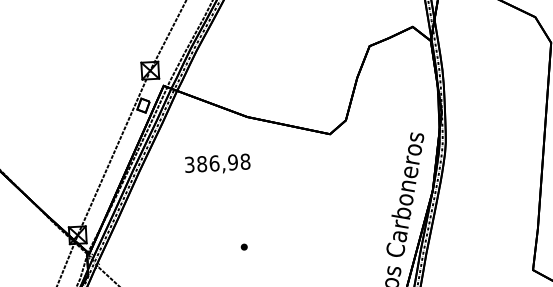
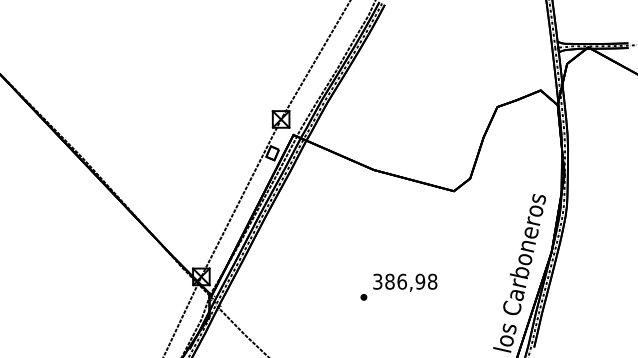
text: (217, 164) -> (405, 282), moved

